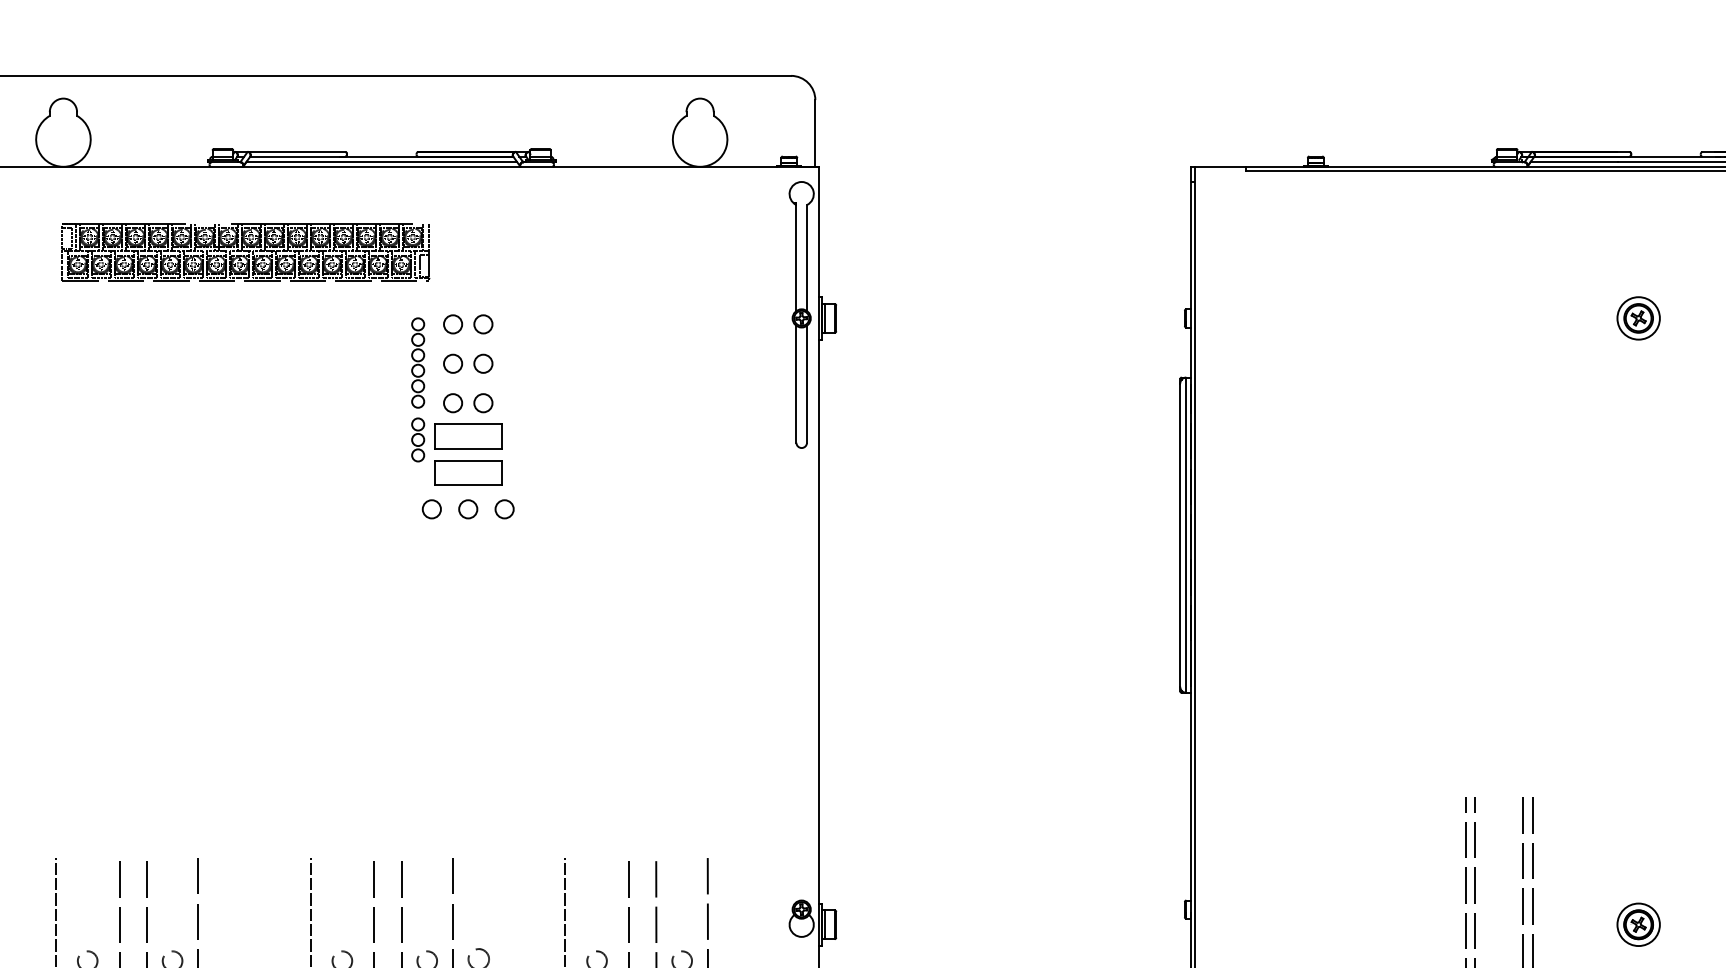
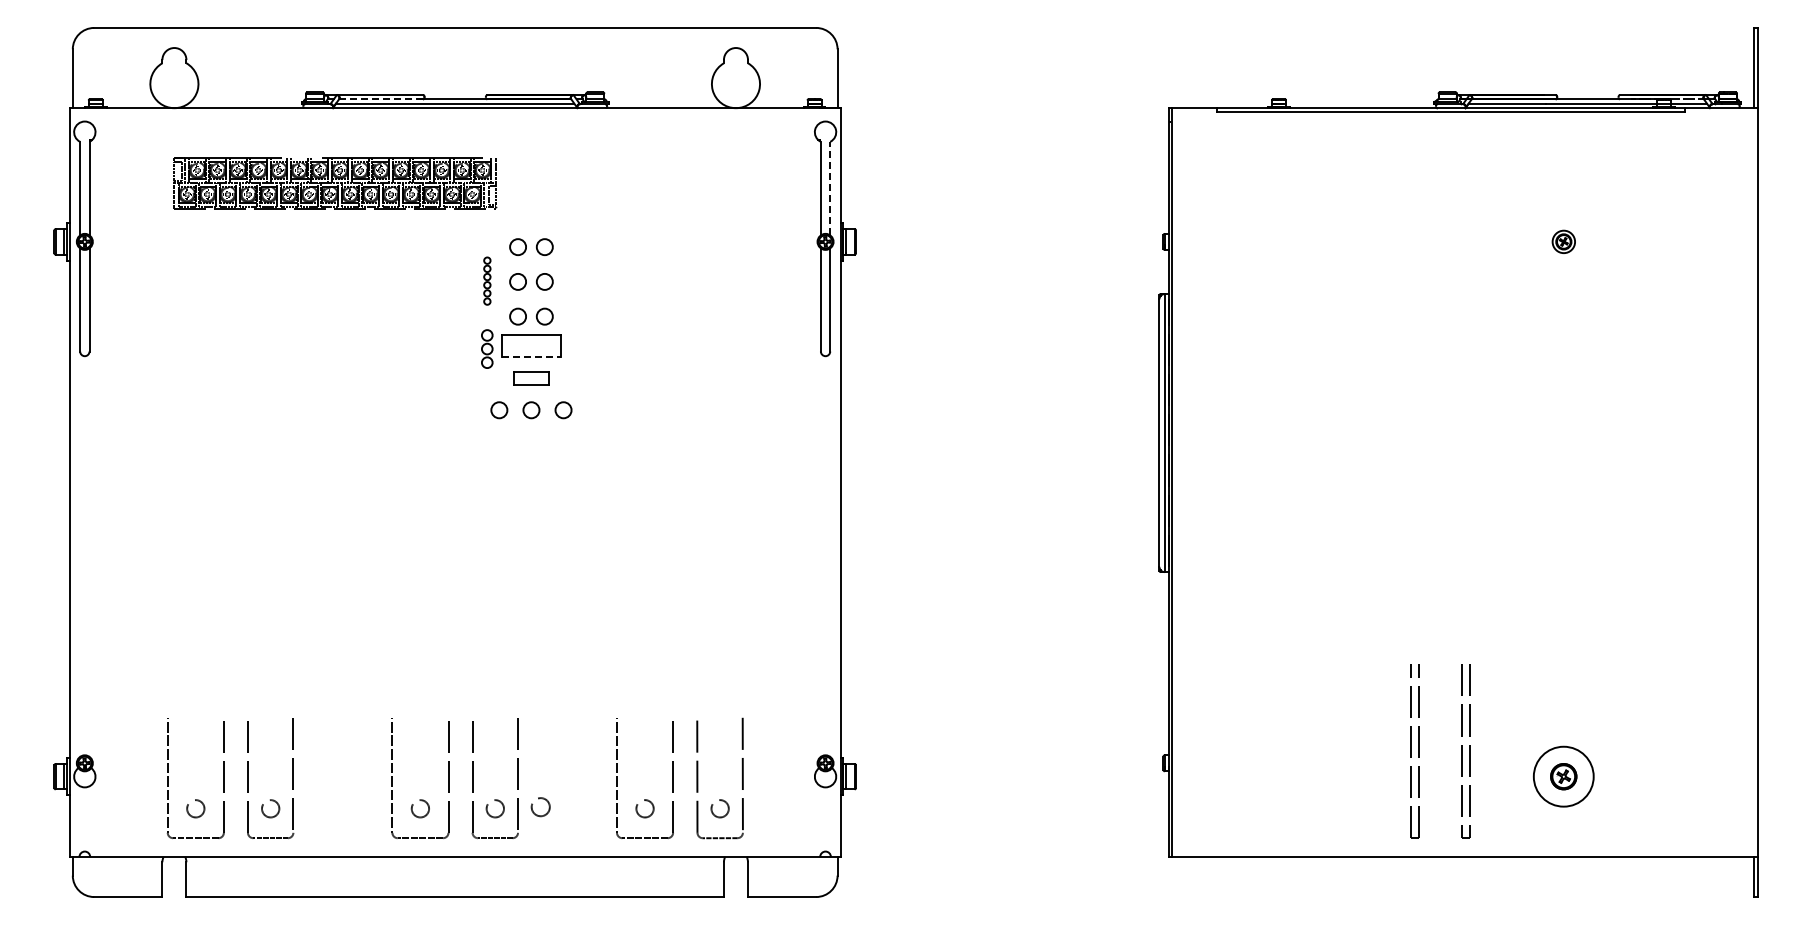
line: (298, 156) -> (381, 99), solid -> dashed
line: (807, 257) -> (830, 188), solid -> dashed
part: (1638, 317) -> (1563, 241), size x0.6
part: (418, 362) -> (487, 280), size x0.6
line: (468, 448) -> (531, 356), solid -> dashed
part: (468, 472) -> (531, 377), size x0.6
circle: (1638, 924) -> (1563, 776), size x1.6

